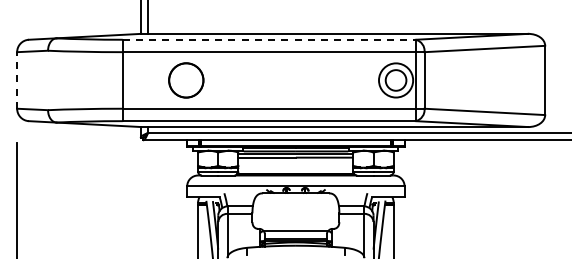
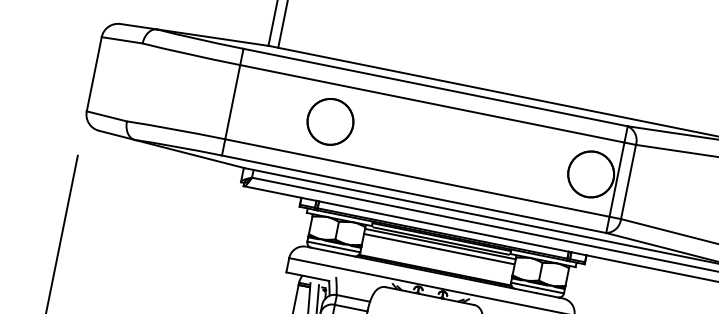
line: (269, 39) -> (436, 87), dashed -> solid
line: (17, 79) -> (94, 73), dashed -> solid
circle: (186, 80) -> (330, 121), moved
circle: (395, 80) -> (590, 174), size x1.67

